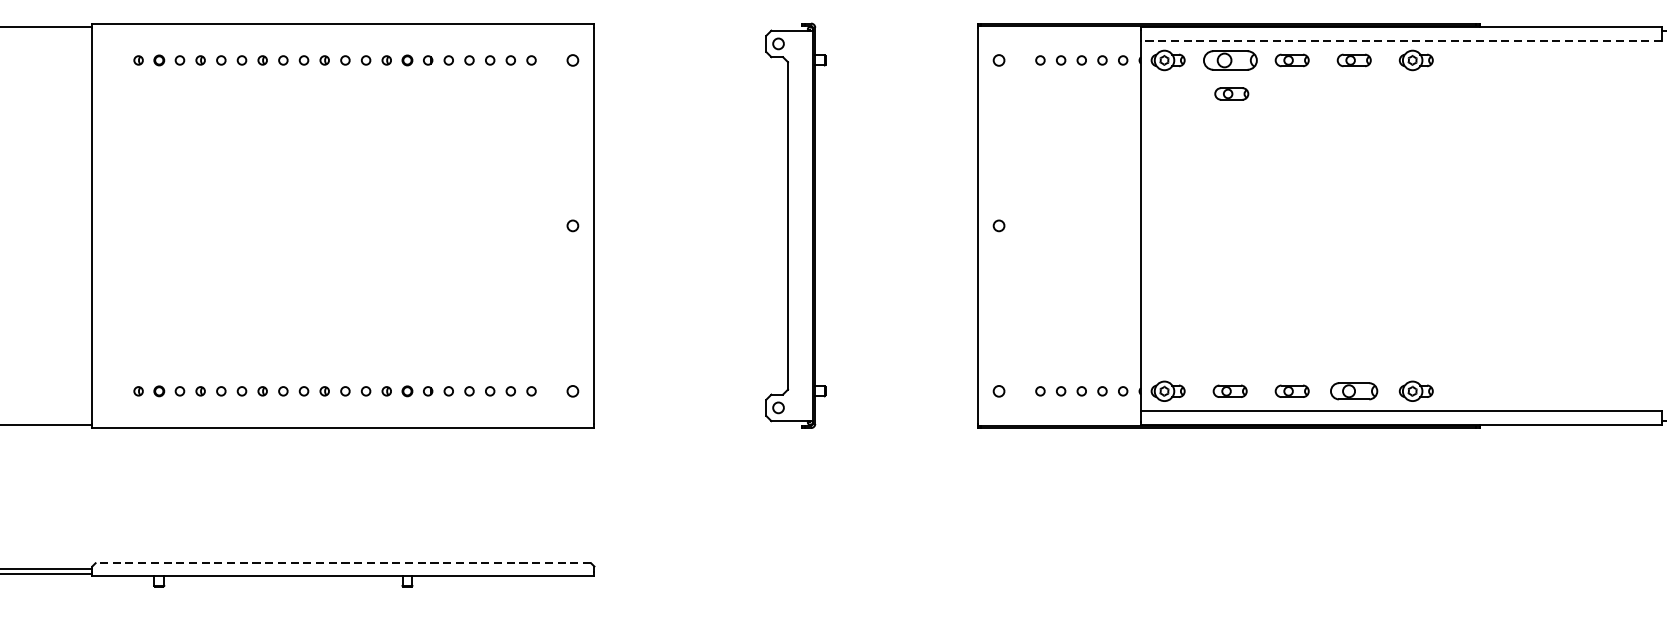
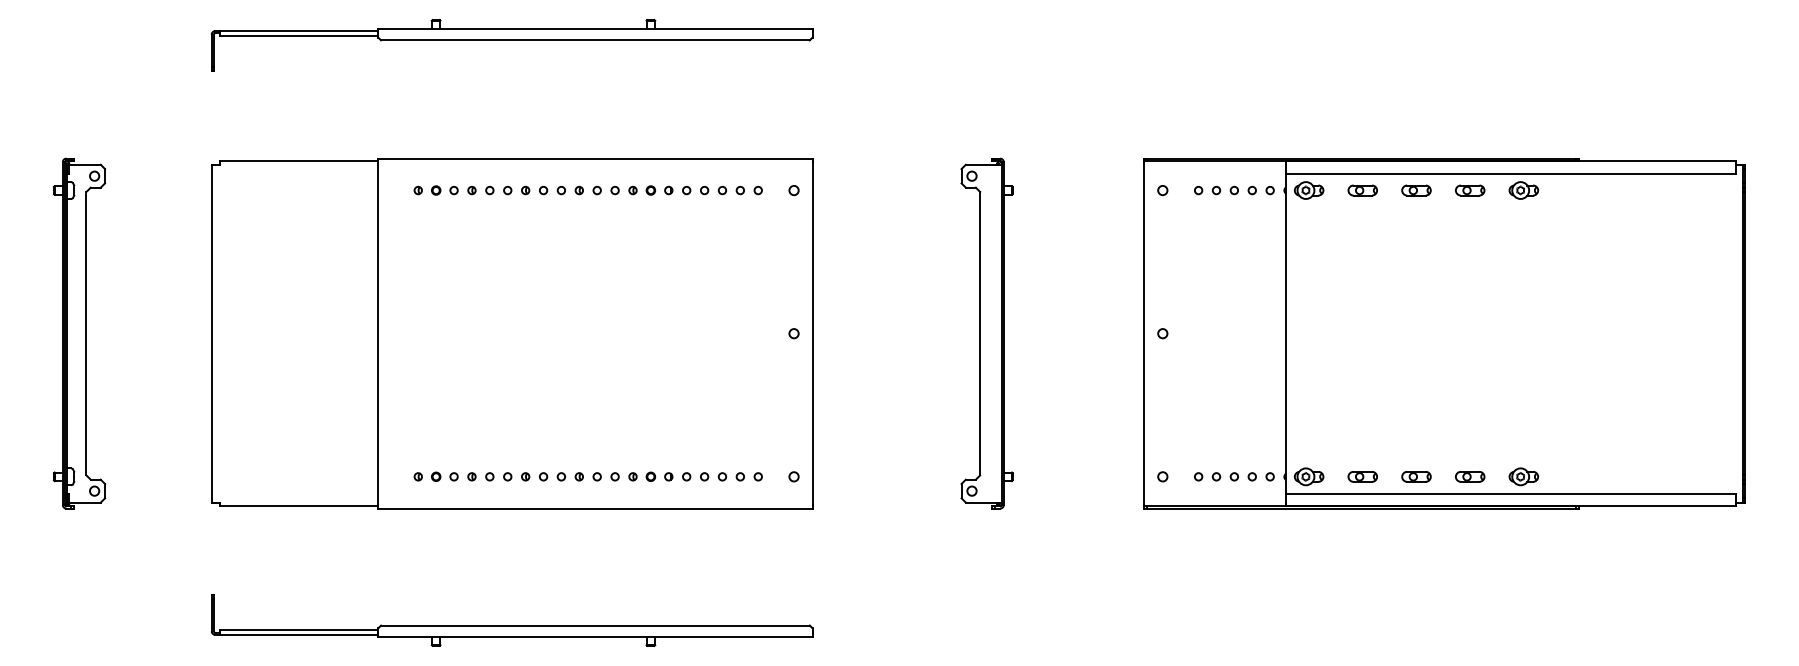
line: (1400, 40) -> (1510, 173), dashed -> solid
part: (1229, 60) -> (1362, 190), size x0.62
part: (1232, 93) -> (1364, 219), removed
part: (1354, 390) -> (1470, 476), size x0.71
line: (342, 563) -> (594, 625), dashed -> solid

